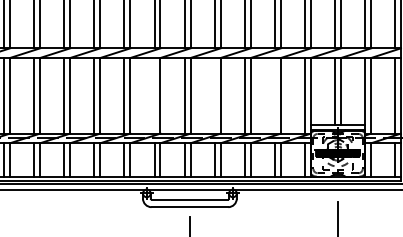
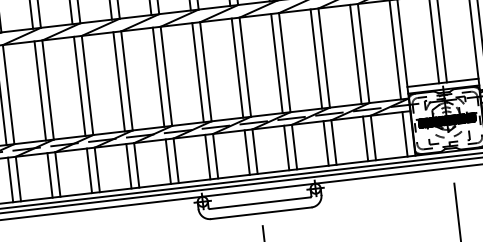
line: (154, 95) -> (197, 72), added
line: (214, 95) -> (276, 63), added
line: (274, 95) -> (355, 54), added

